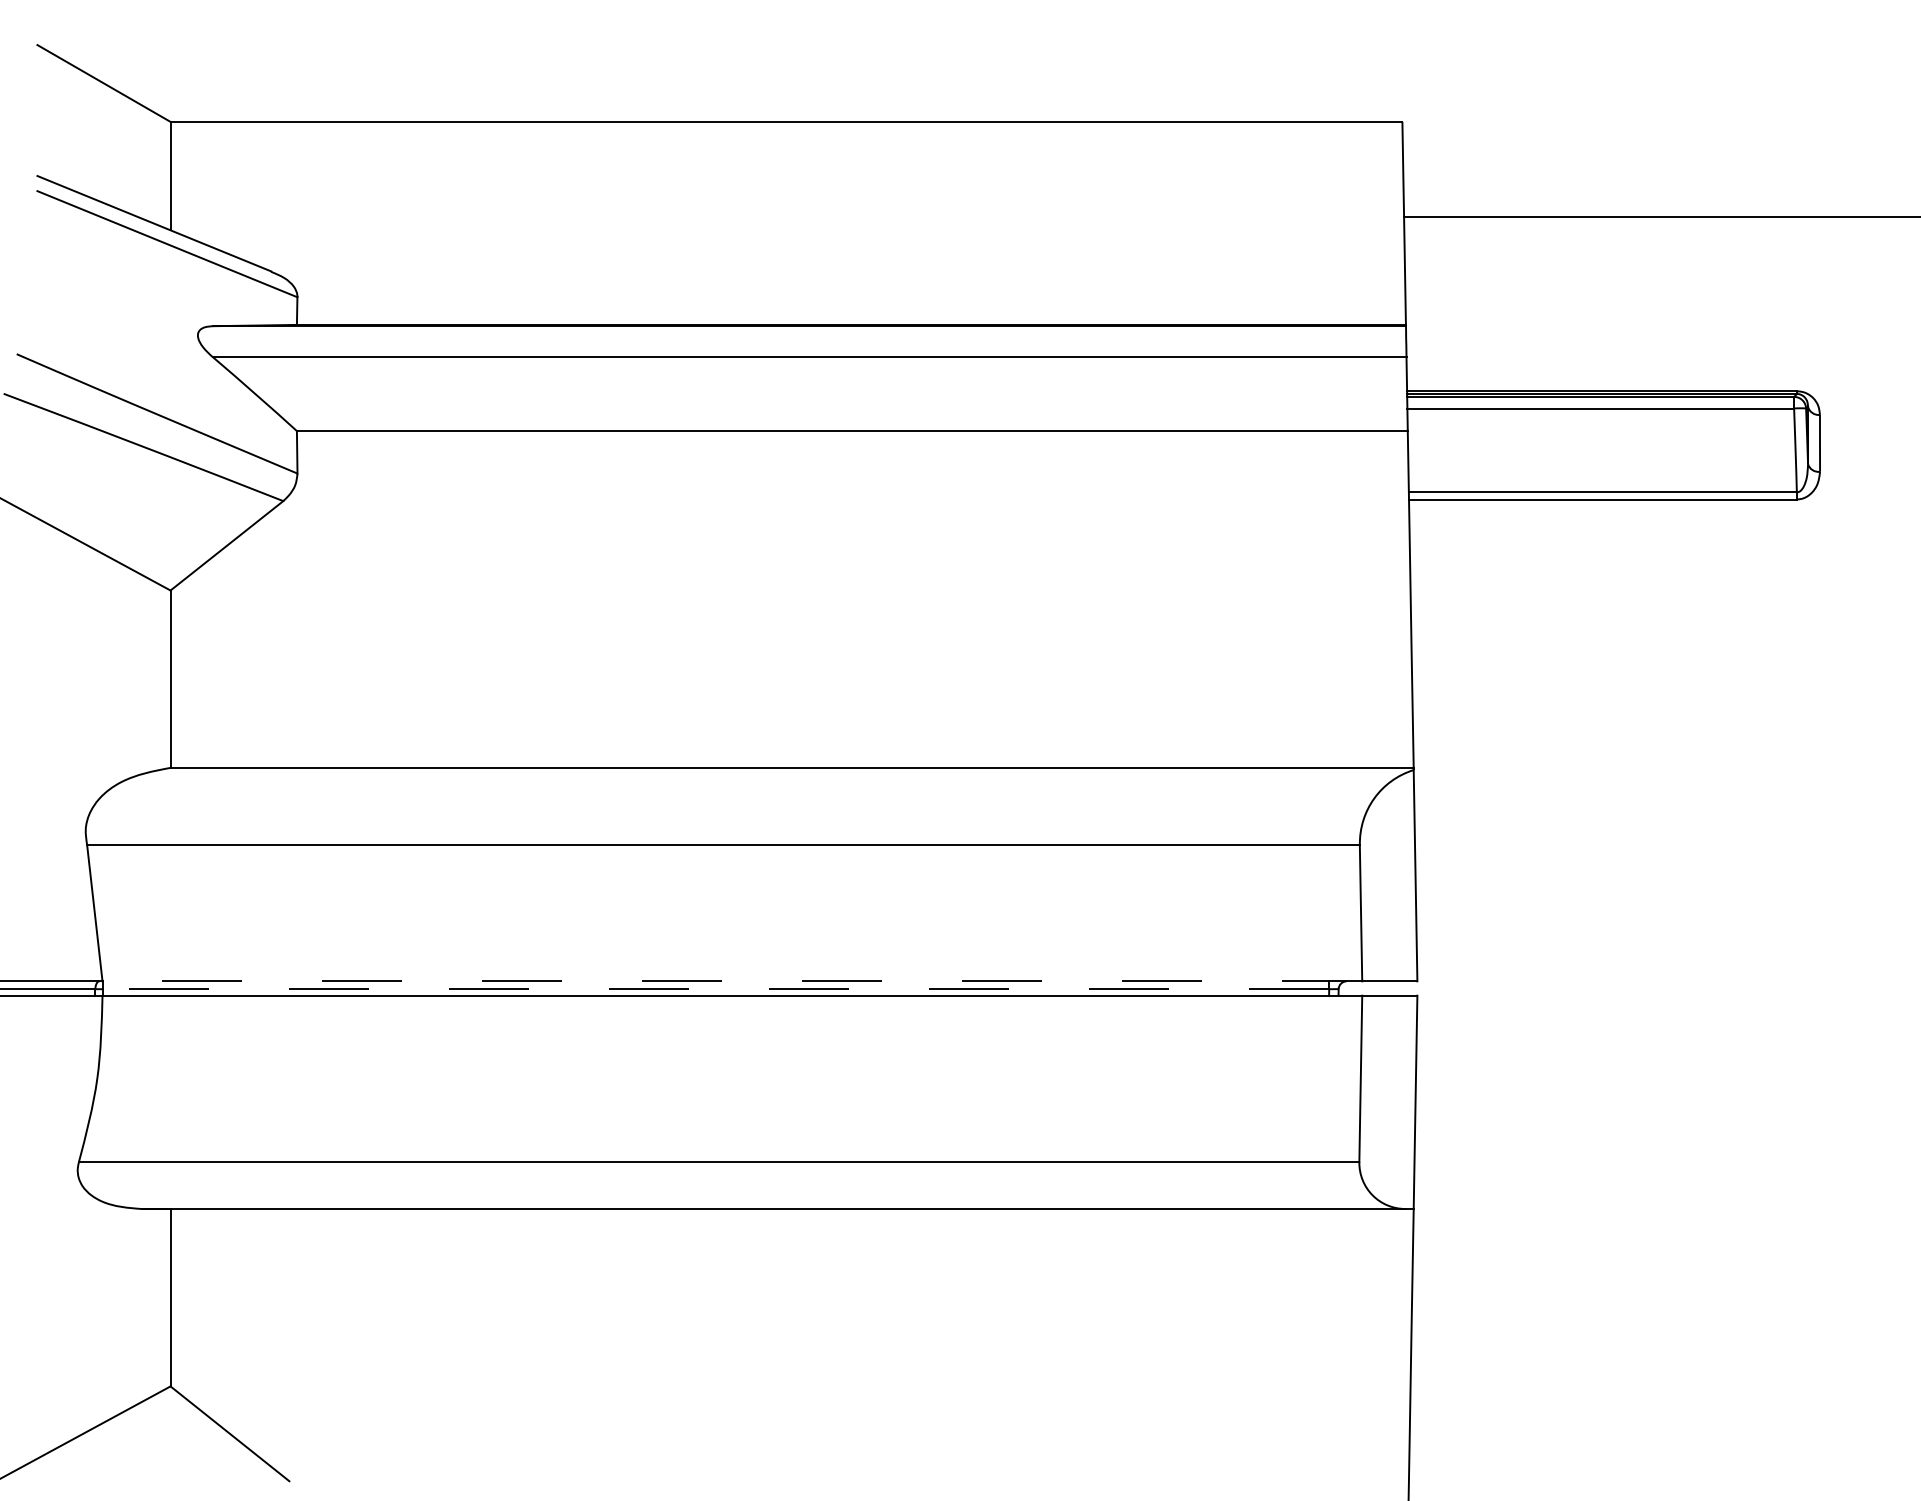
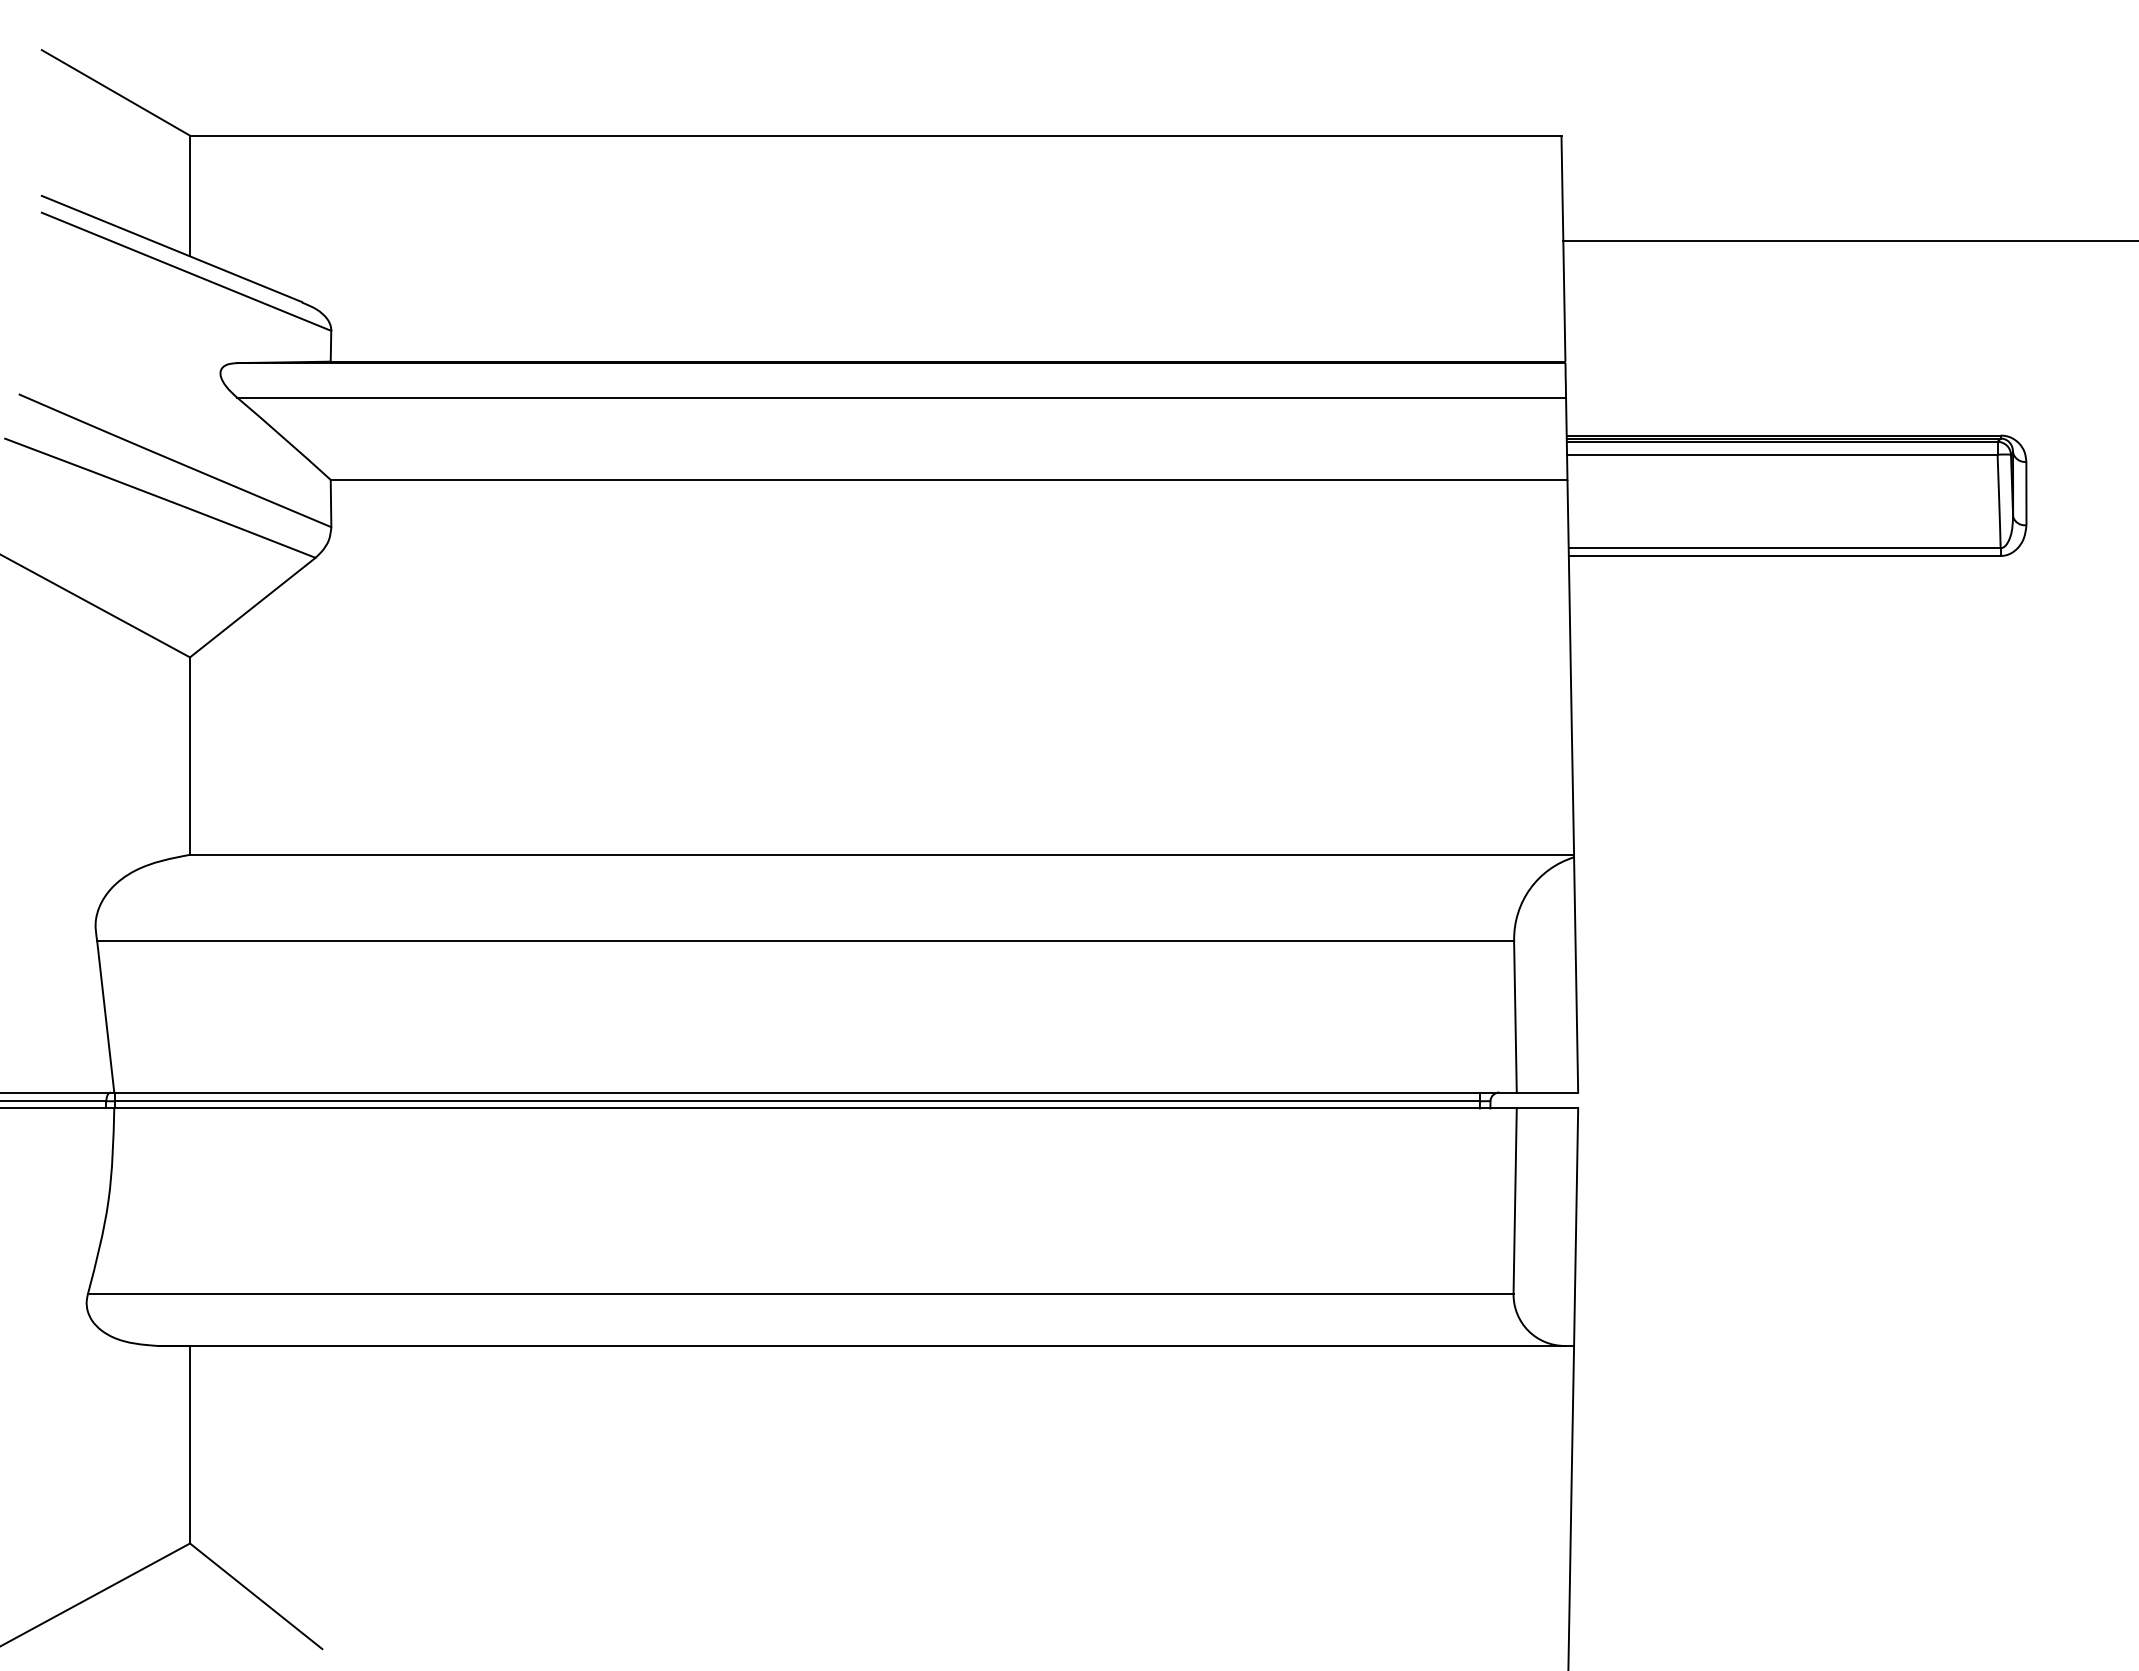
line: (732, 981) -> (815, 1092), dashed -> solid
line: (716, 989) -> (797, 1101), dashed -> solid

